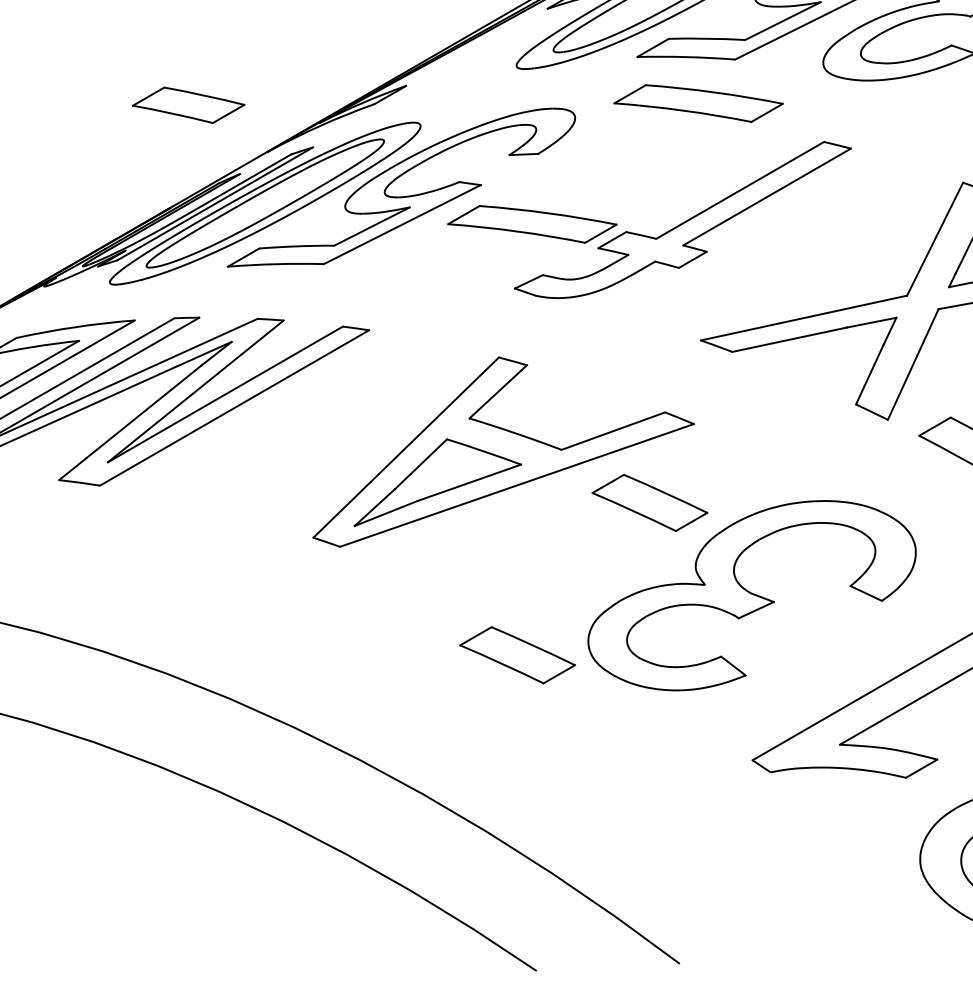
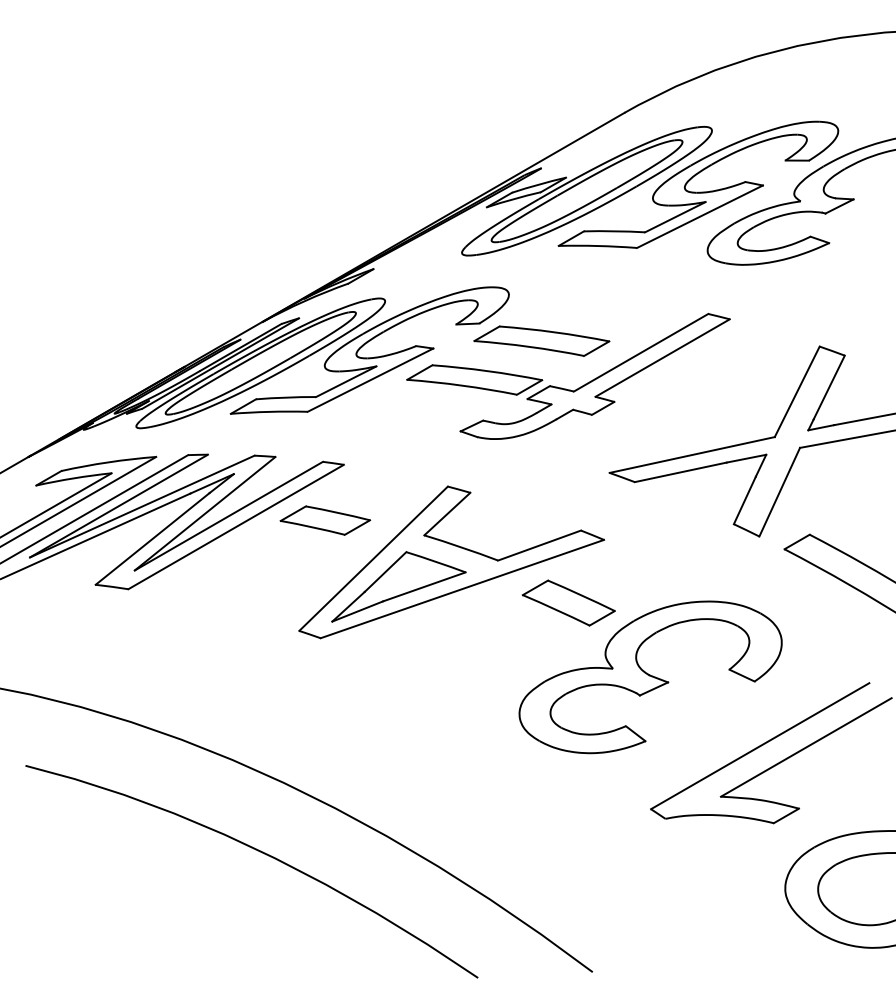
part: (698, 102) -> (541, 340), moved
part: (188, 105) -> (325, 520), moved
part: (517, 654) -> (462, 724), removed

